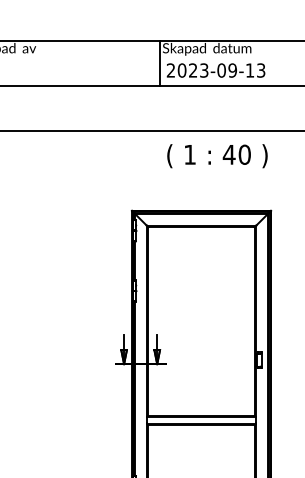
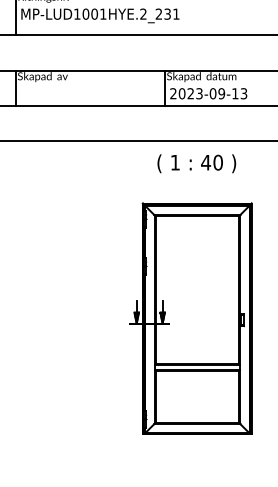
text: (217, 155) -> (196, 163), moved

